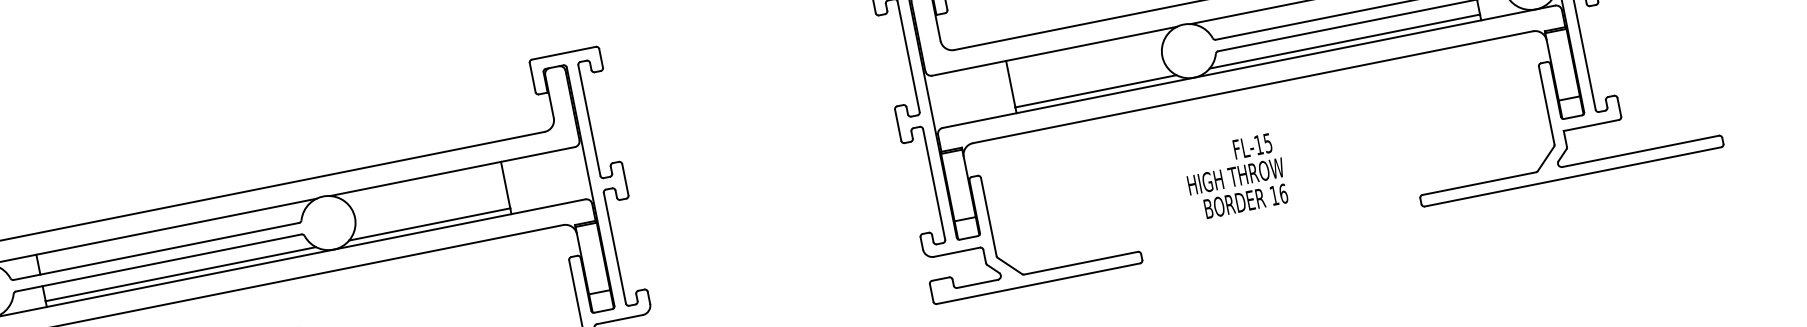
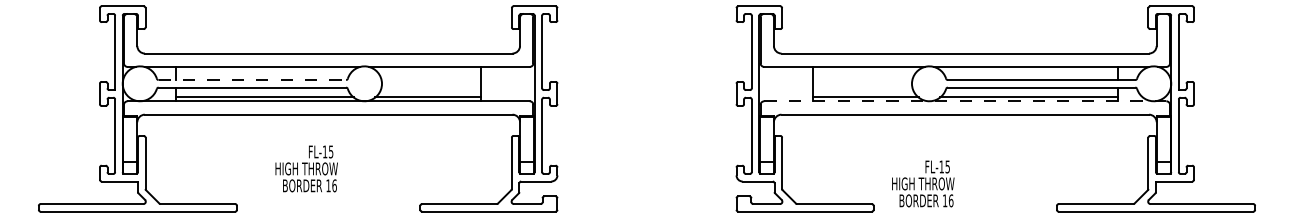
line: (1249, 67) -> (965, 101), solid -> dashed
text: (1236, 175) -> (923, 183), moved
line: (156, 252) -> (252, 80), solid -> dashed

